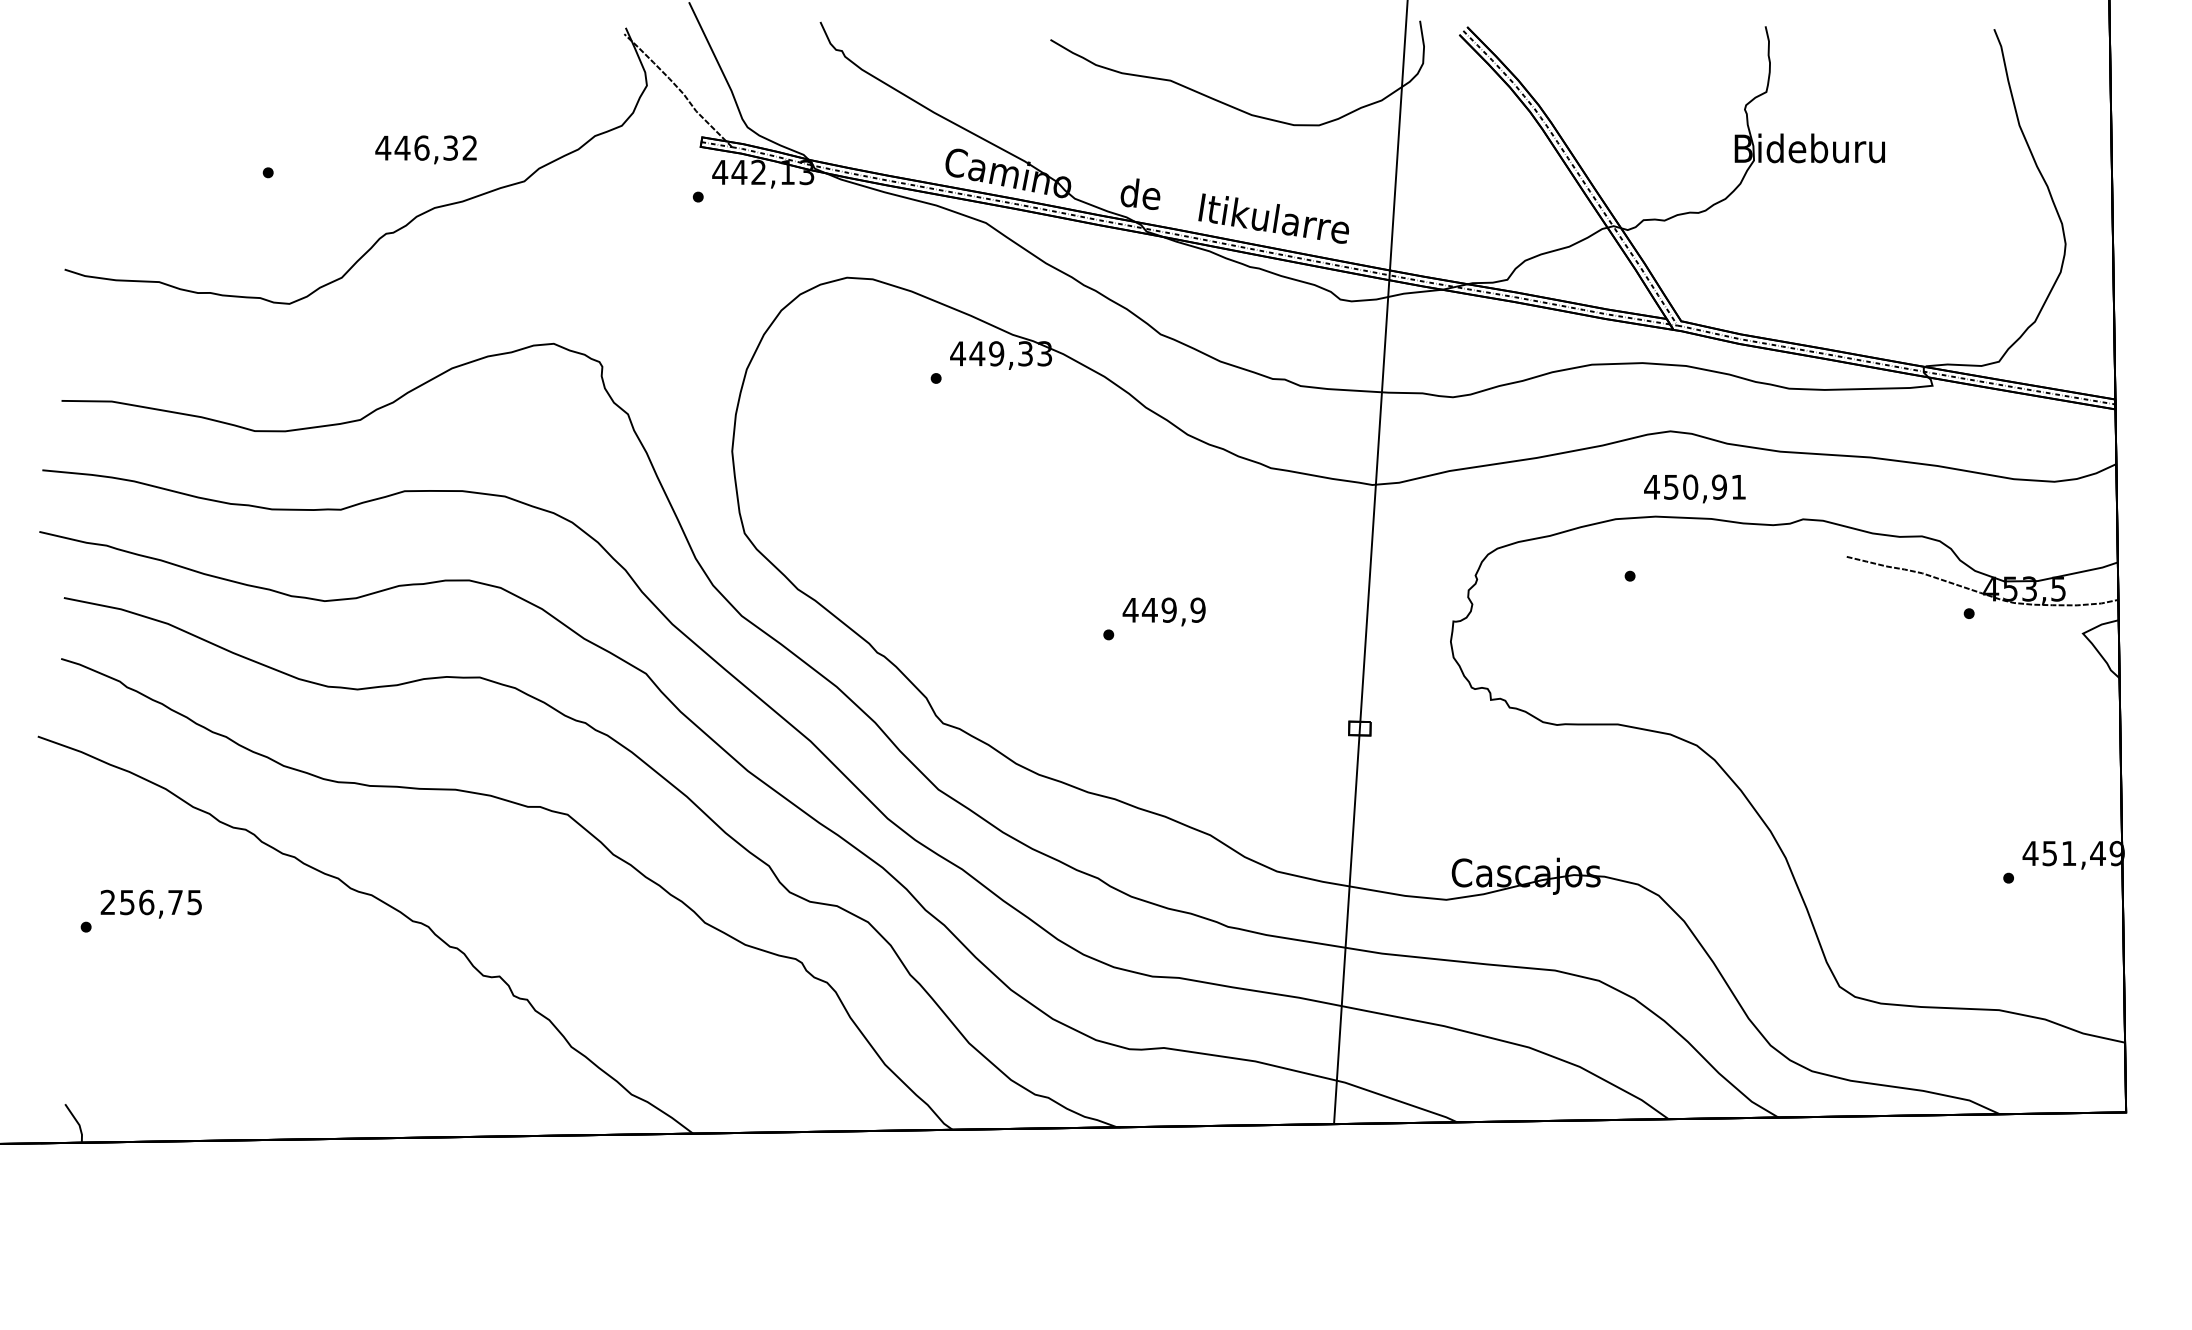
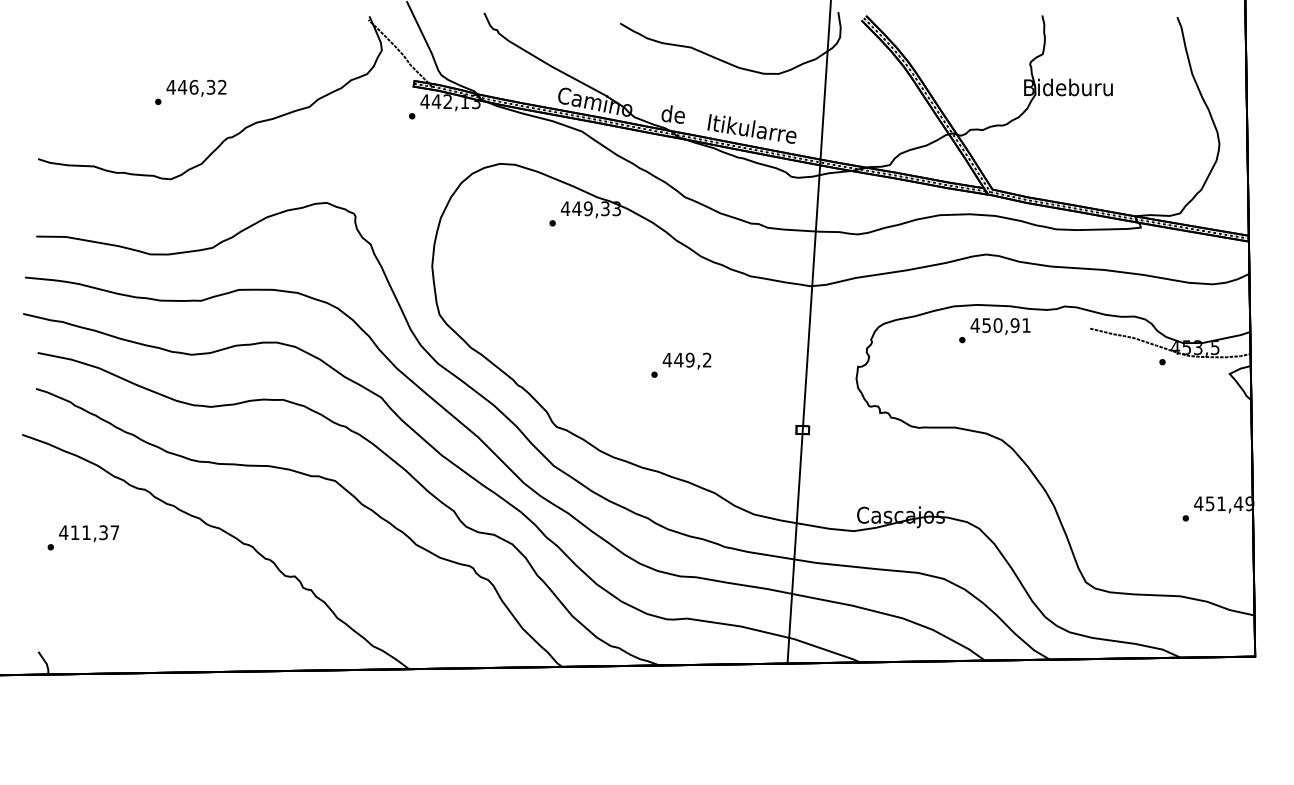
text: (426, 148) -> (196, 87), moved
text: (1694, 488) -> (1000, 326), moved
text: (1196, 609) -> (706, 359), 449,9 -> 449,2
text: (151, 902) -> (89, 532), 256,75 -> 411,37

